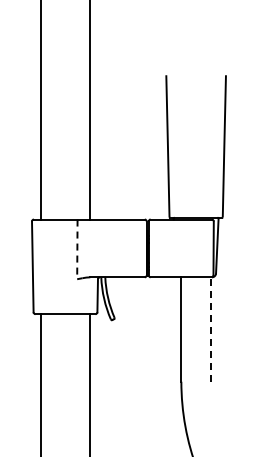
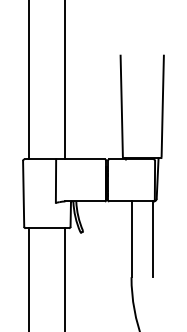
line: (77, 249) -> (56, 181), dashed -> solid
line: (210, 329) -> (152, 239), dashed -> solid

